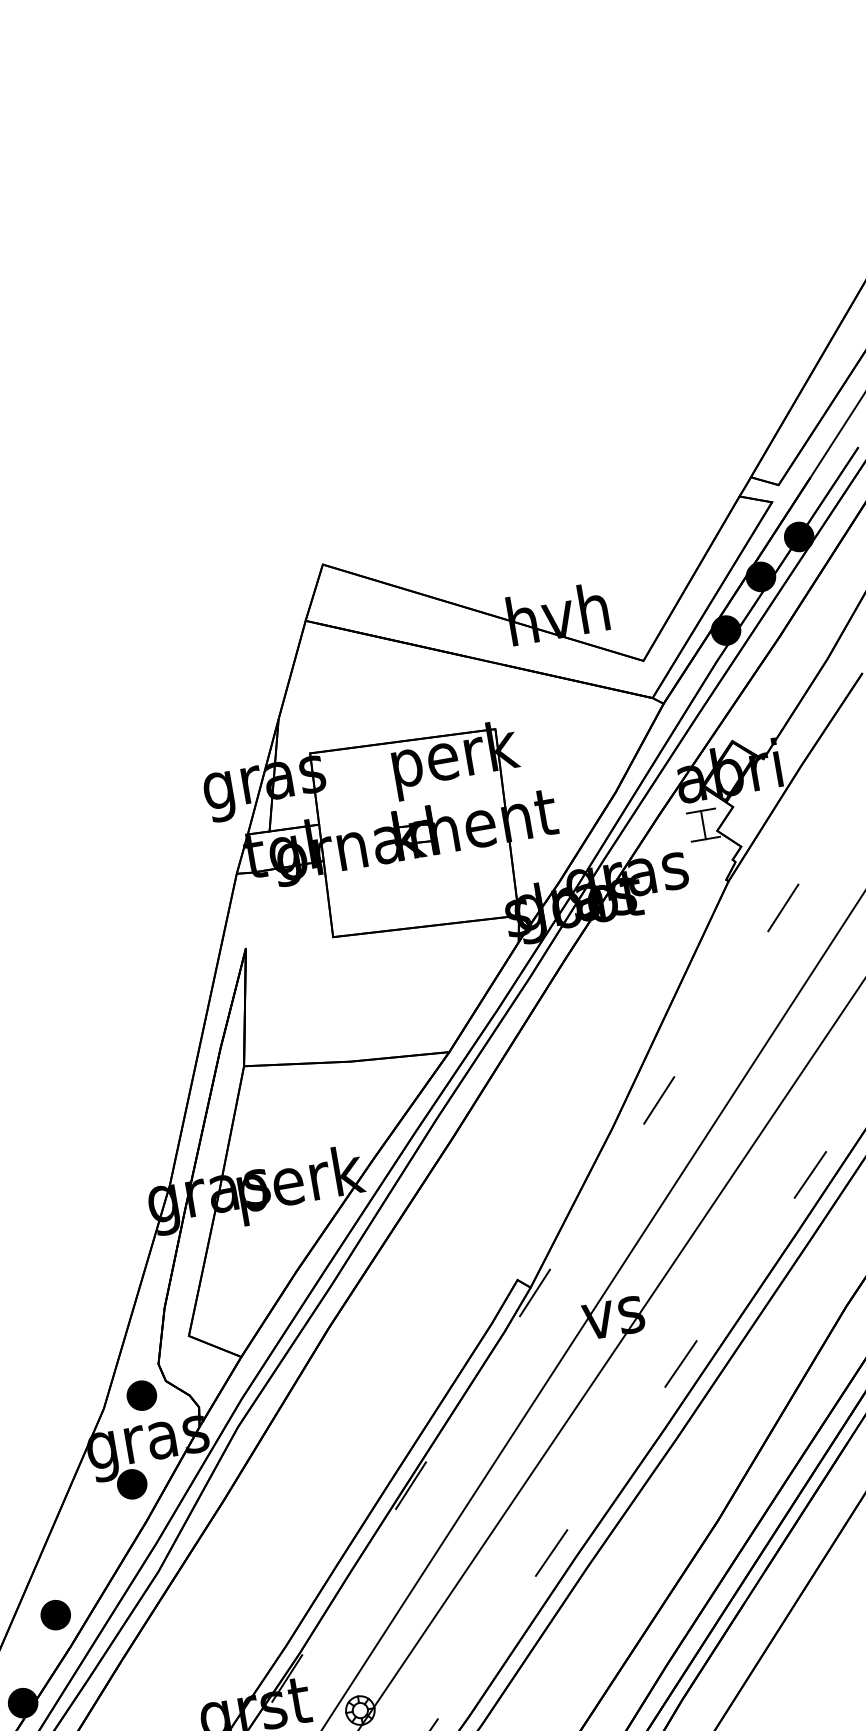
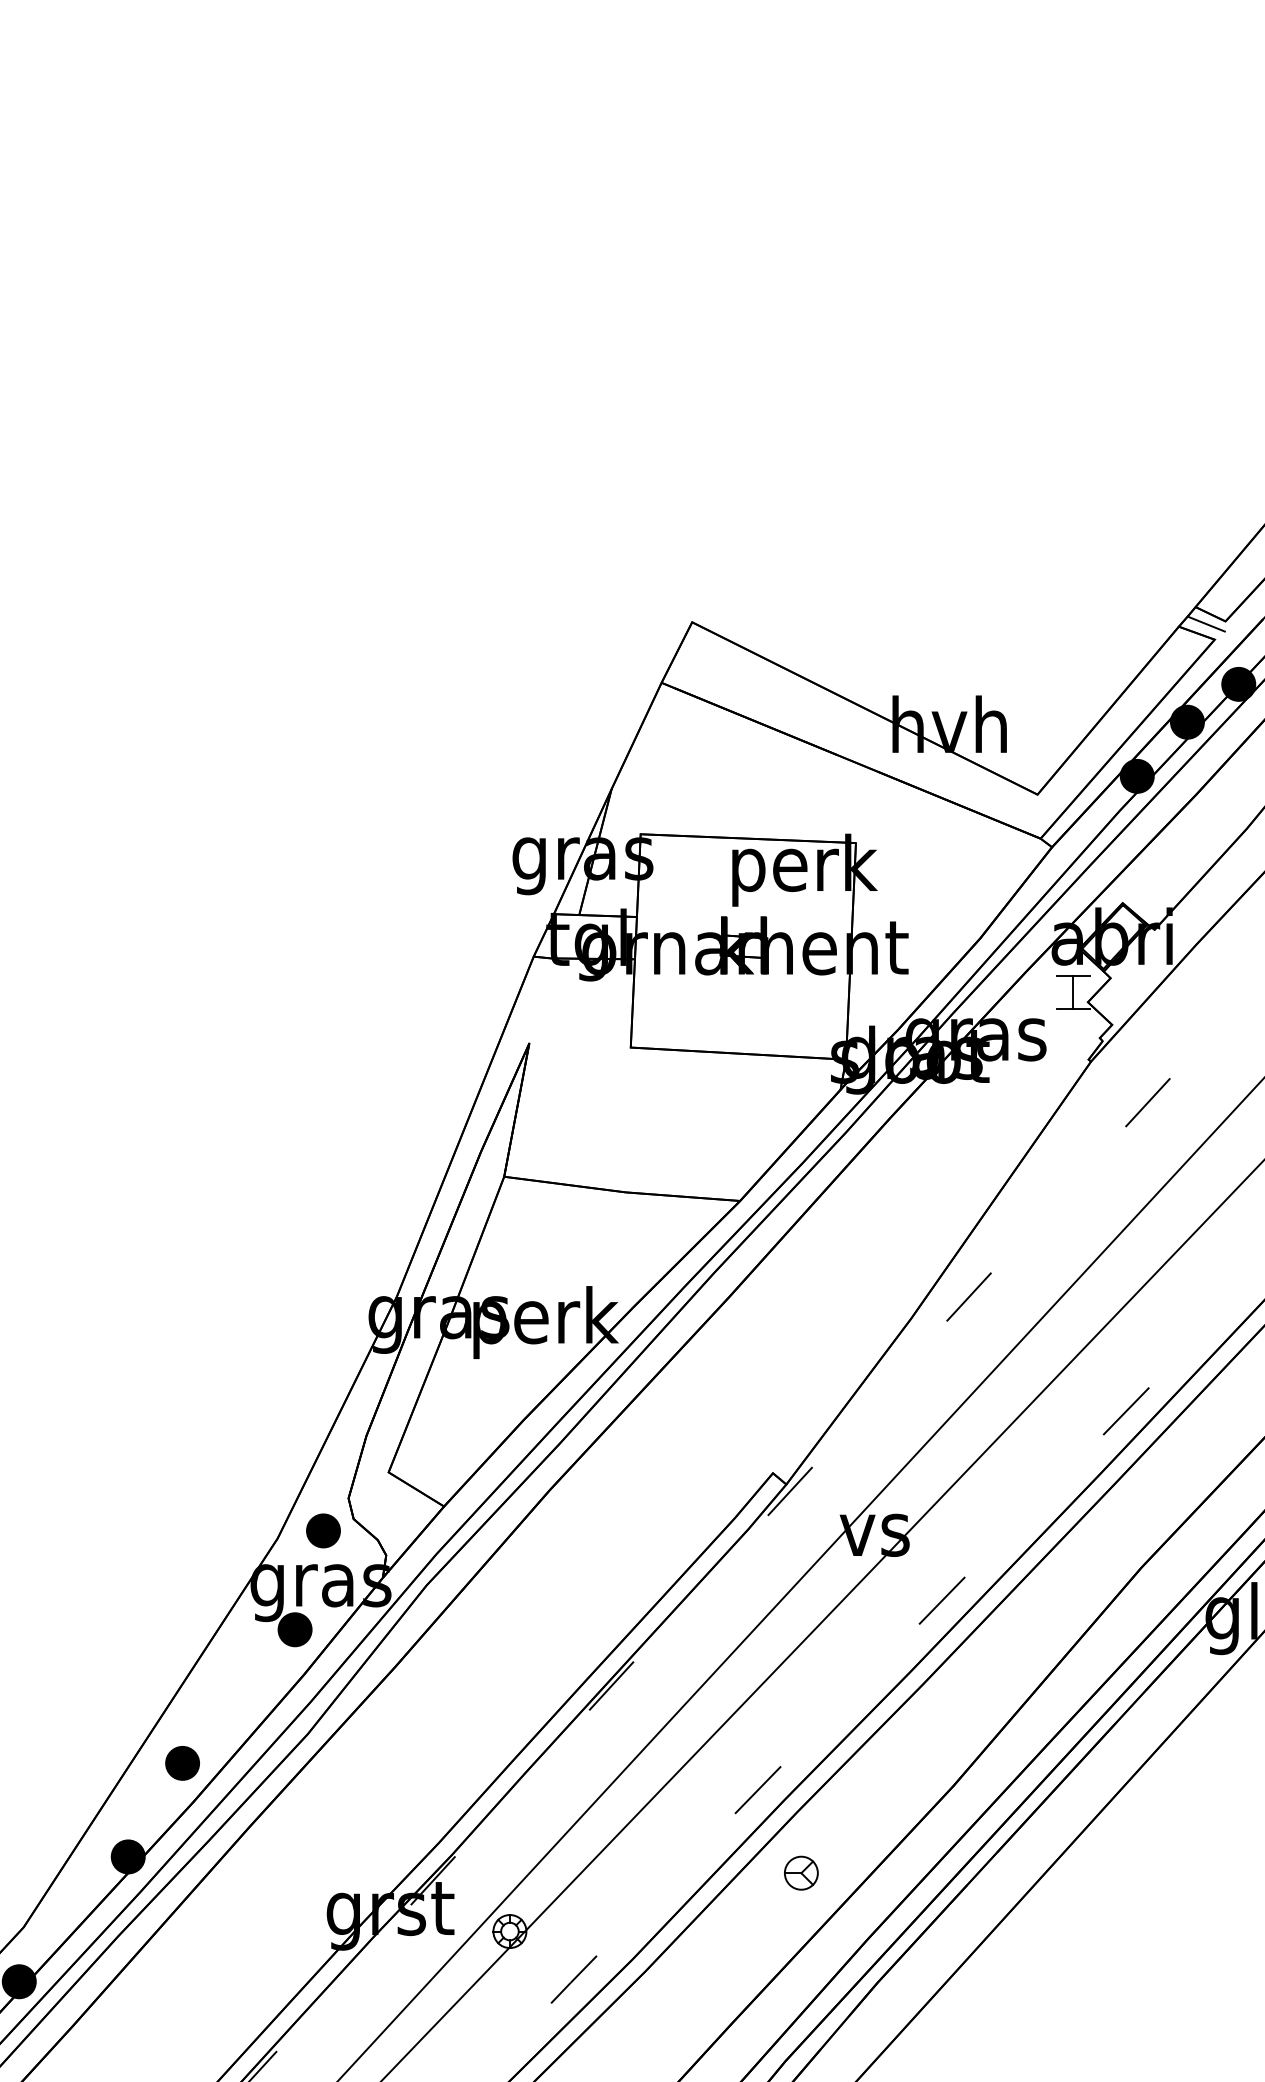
line: (761, 489) -> (1205, 623), added
part: (600, 1617) -> (801, 1872), added

